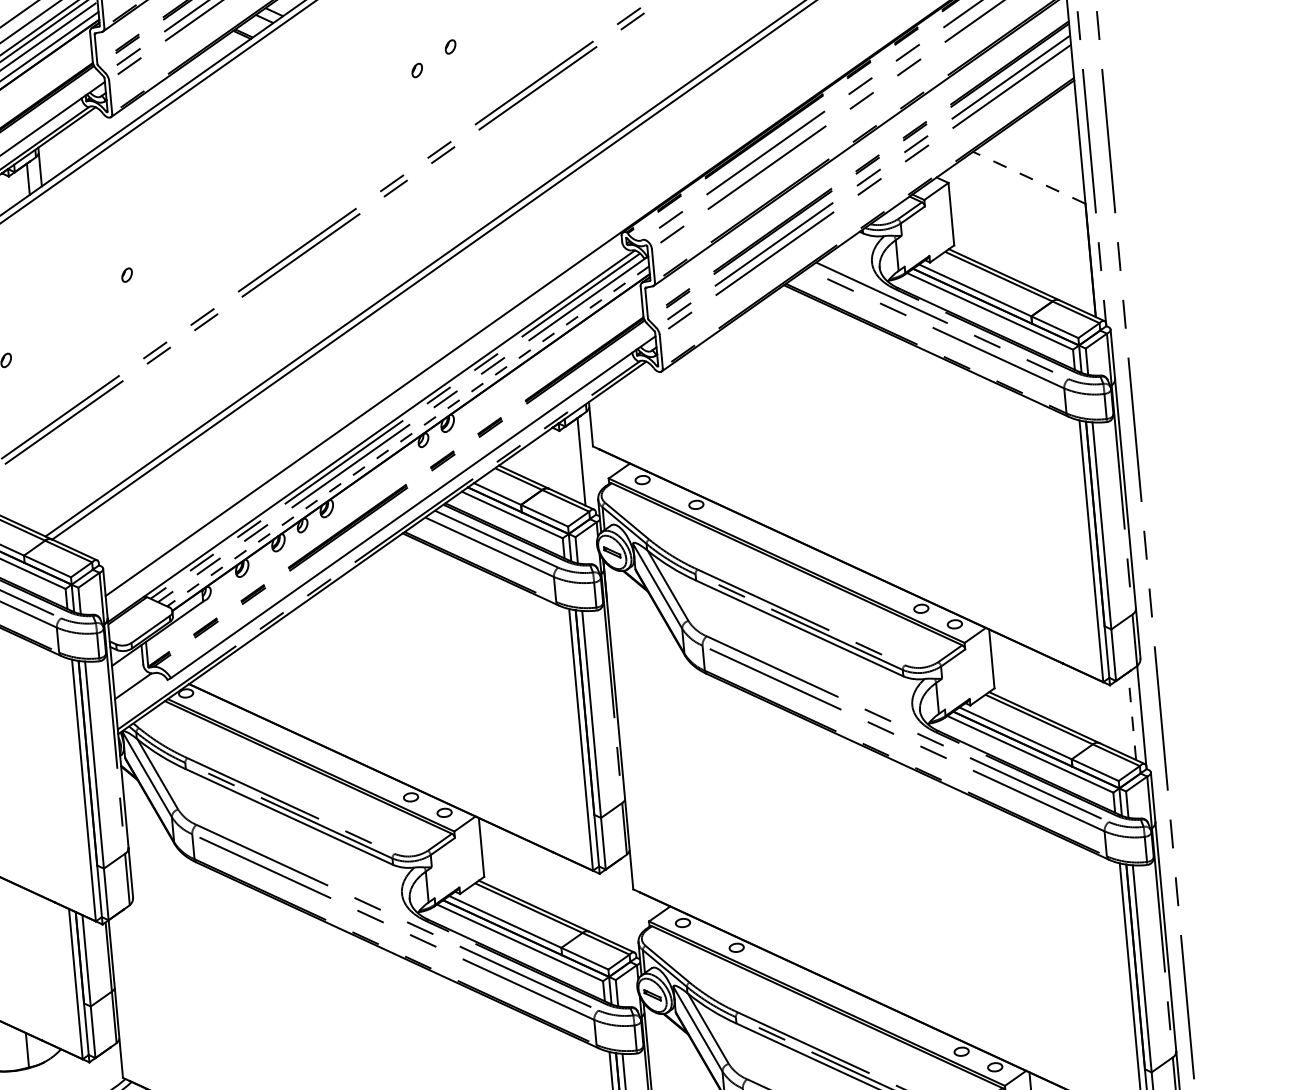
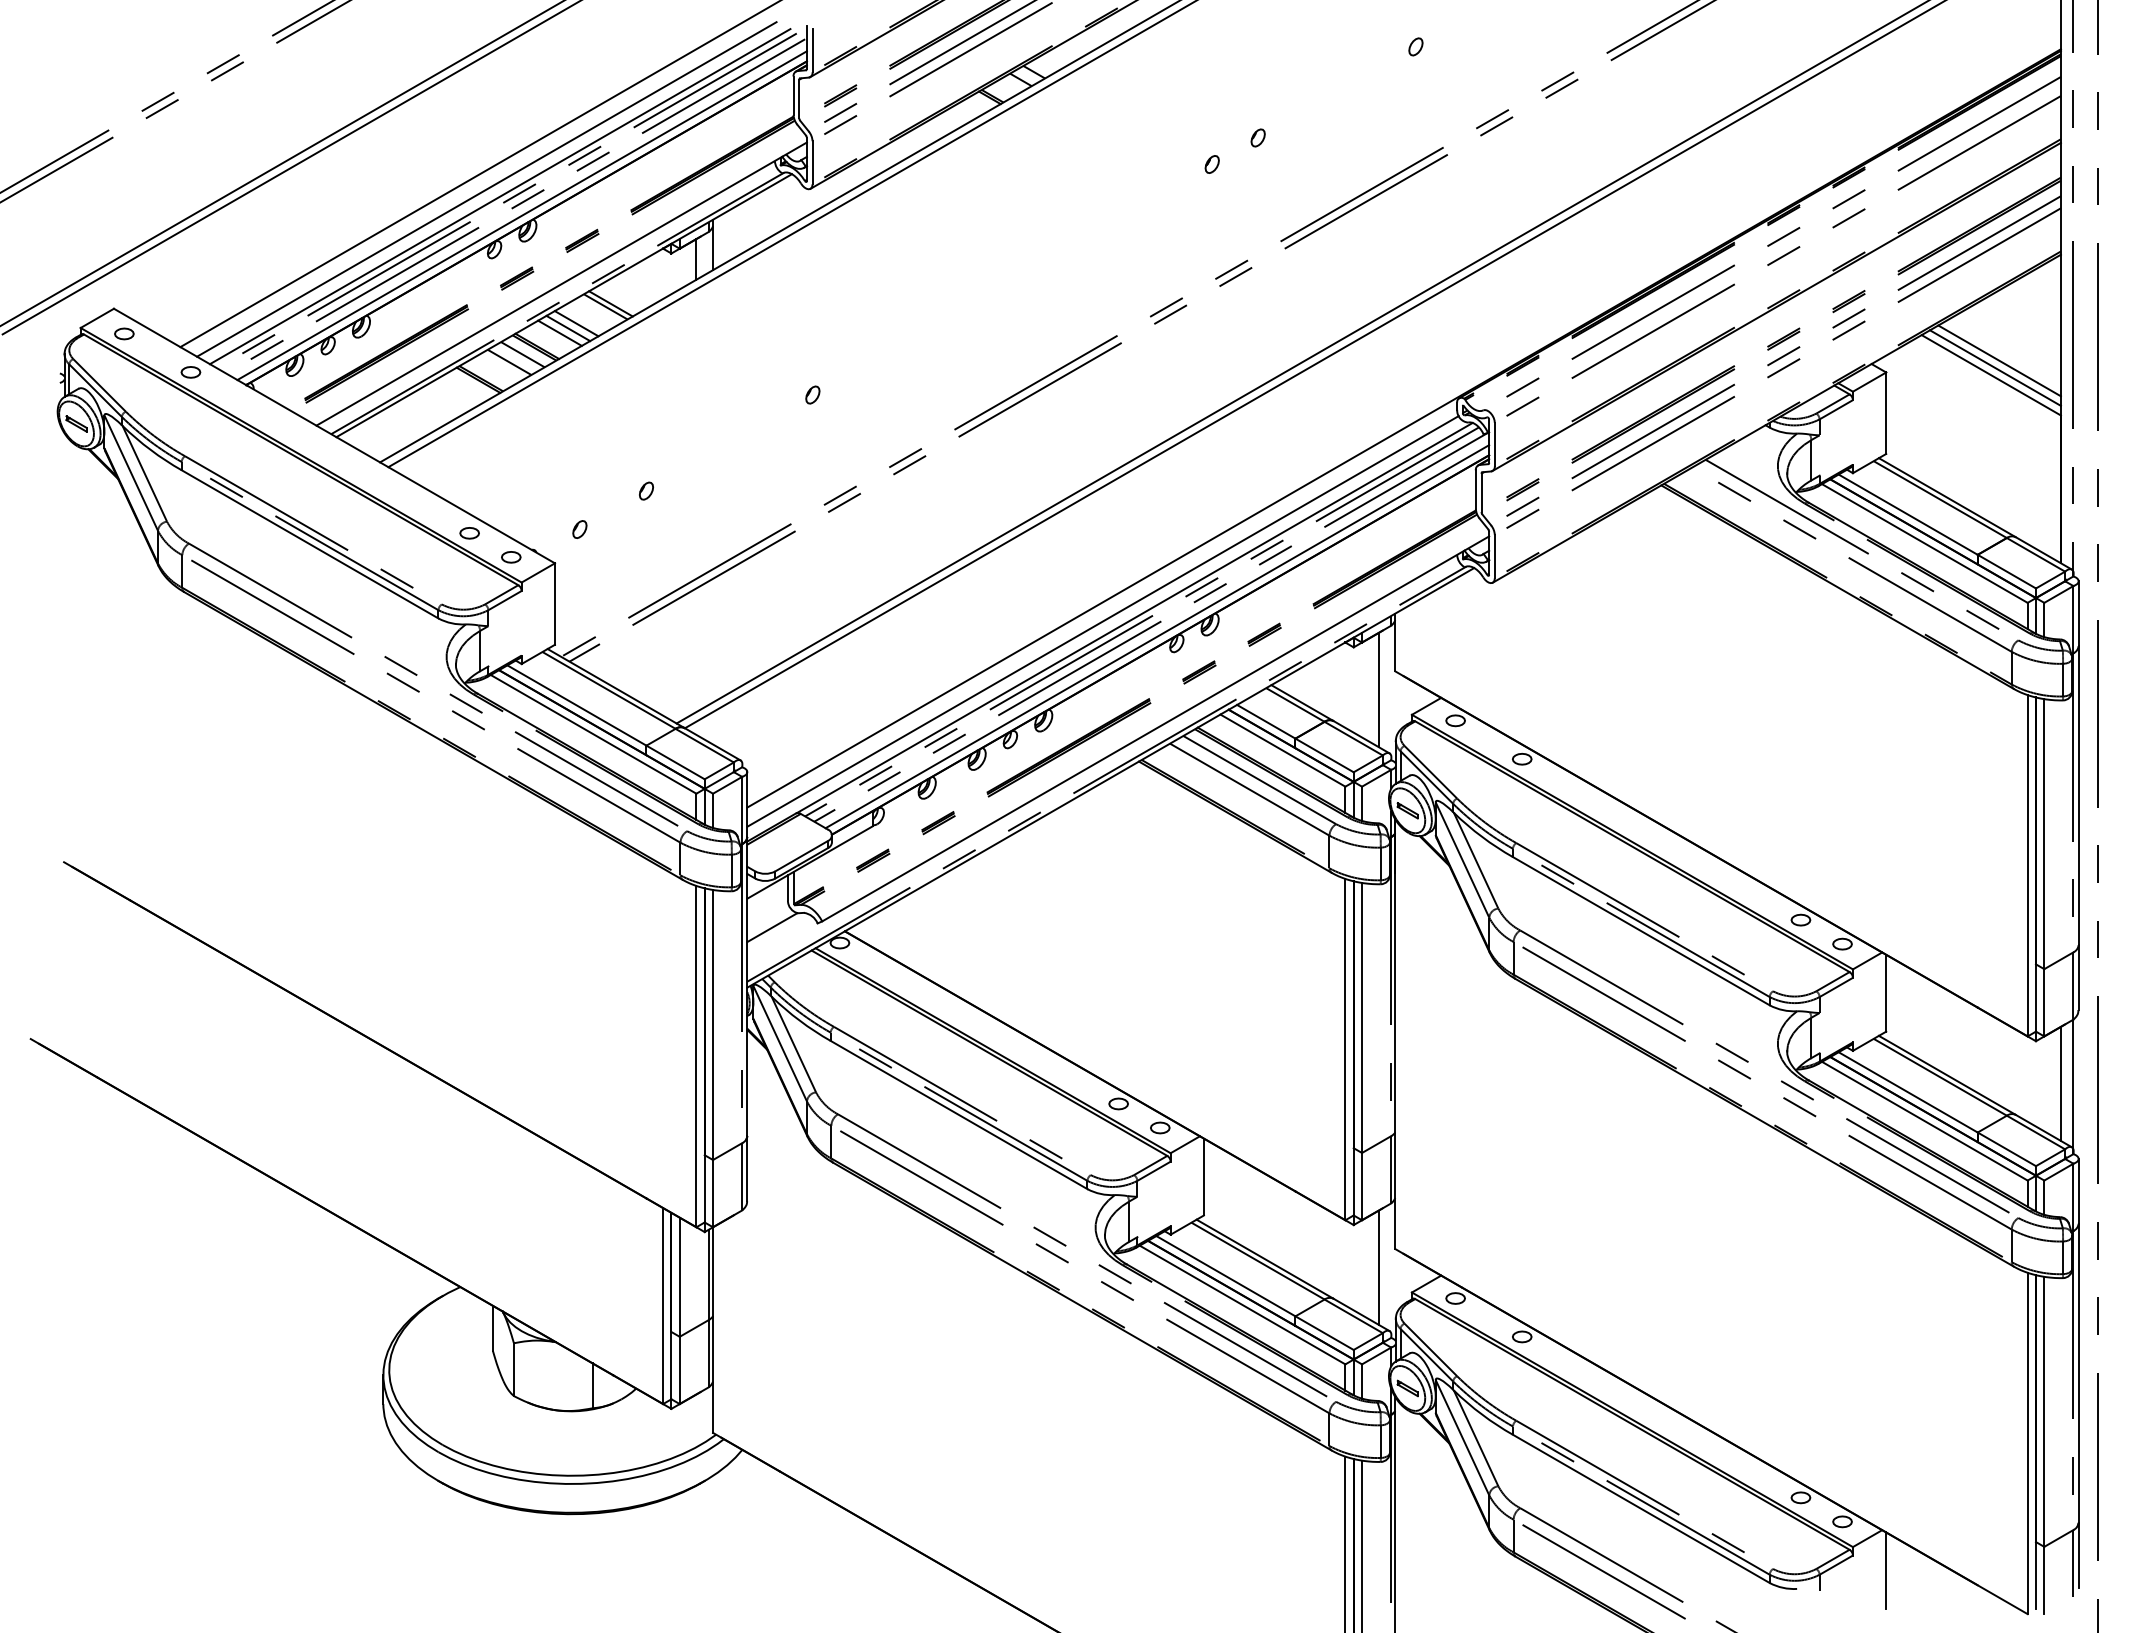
line: (1034, 165) -> (1999, 360), added
line: (1031, 171) -> (1995, 367), added
line: (1028, 178) -> (1990, 375), dashed -> solid
line: (364, 428) -> (1102, 621), added
line: (407, 436) -> (1156, 636), dashed -> solid
line: (1131, 715) -> (2060, 1083), dashed -> solid
line: (621, 904) -> (1378, 1267), added

